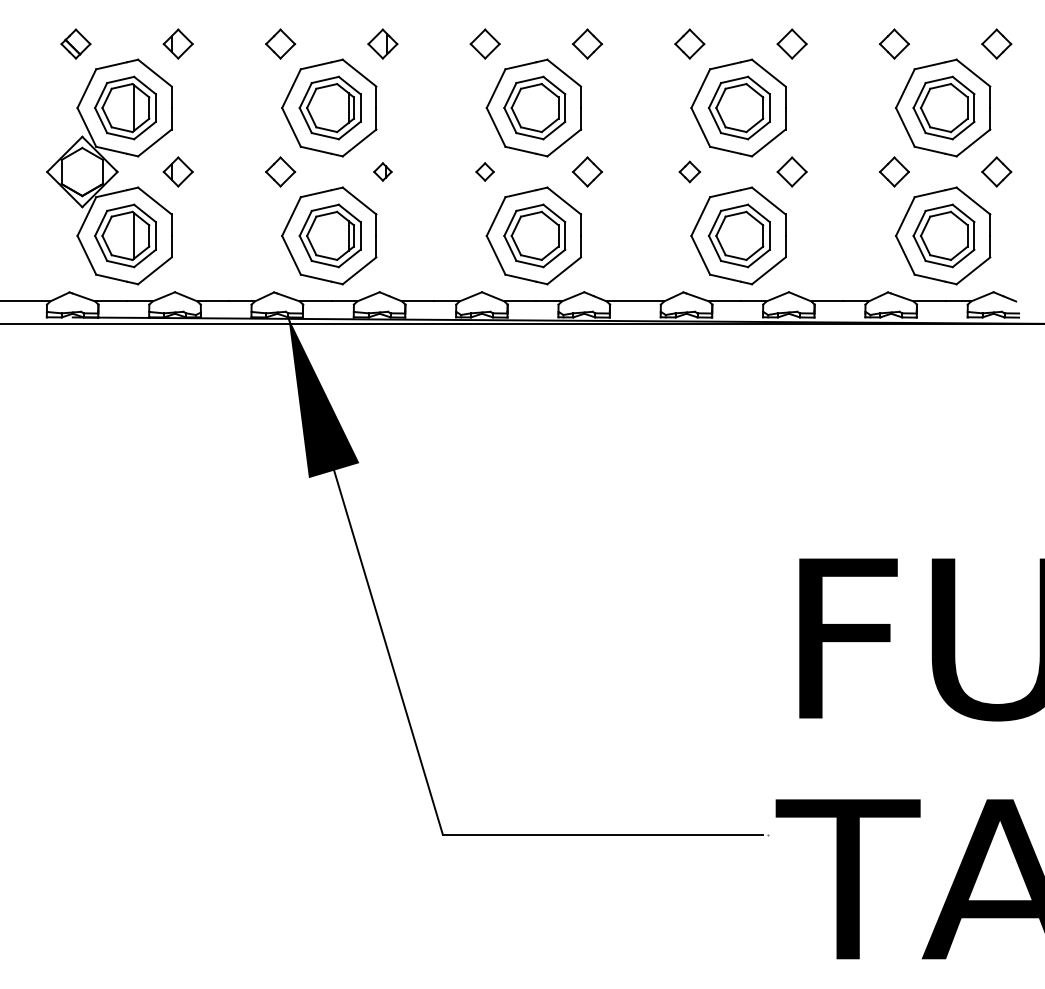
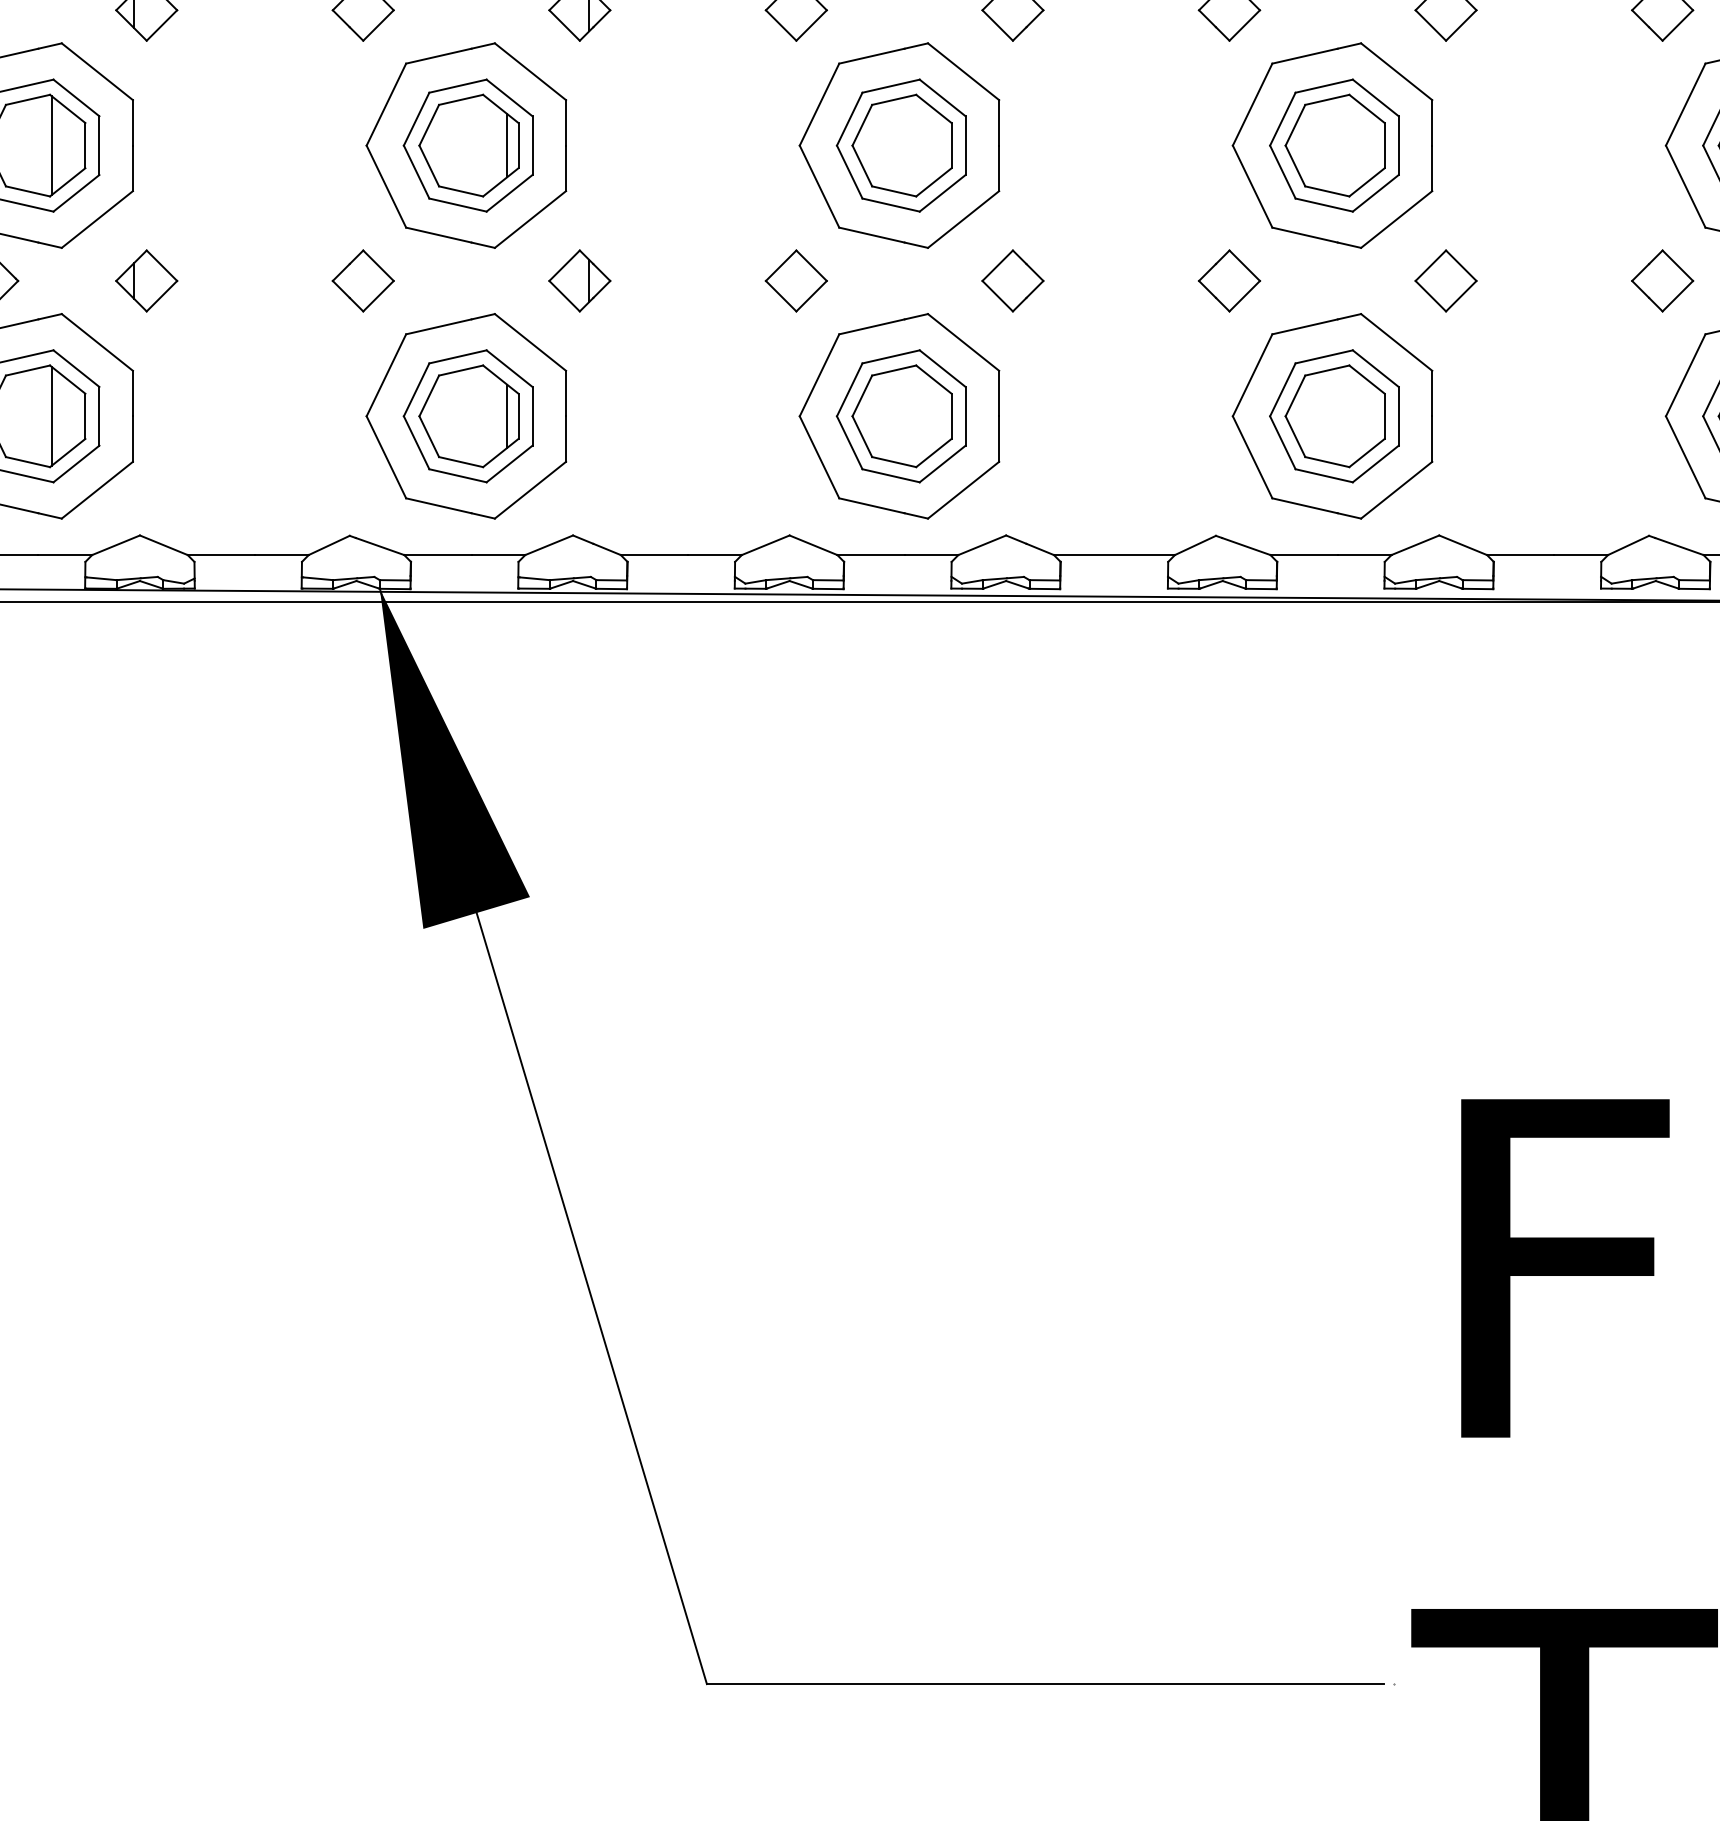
part: (382, 171) -> (579, 279), size x1.67
part: (484, 171) -> (794, 279), size x1.67
part: (689, 171) -> (1228, 279), size x1.43

